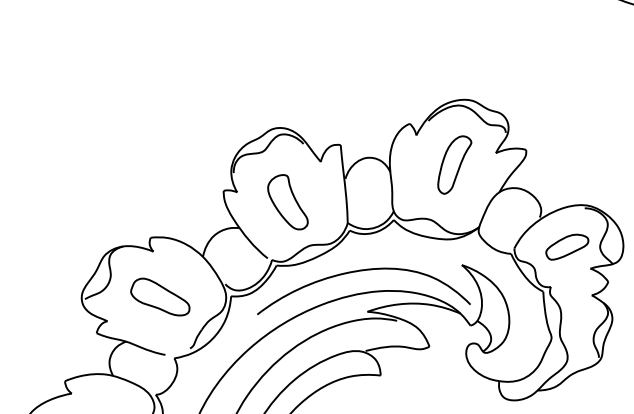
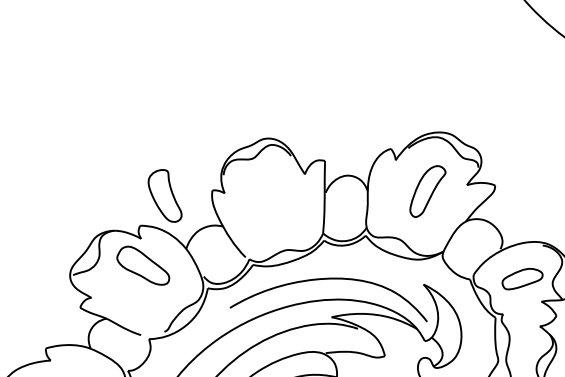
part: (287, 202) -> (165, 195), moved
part: (160, 296) -> (143, 265), moved

